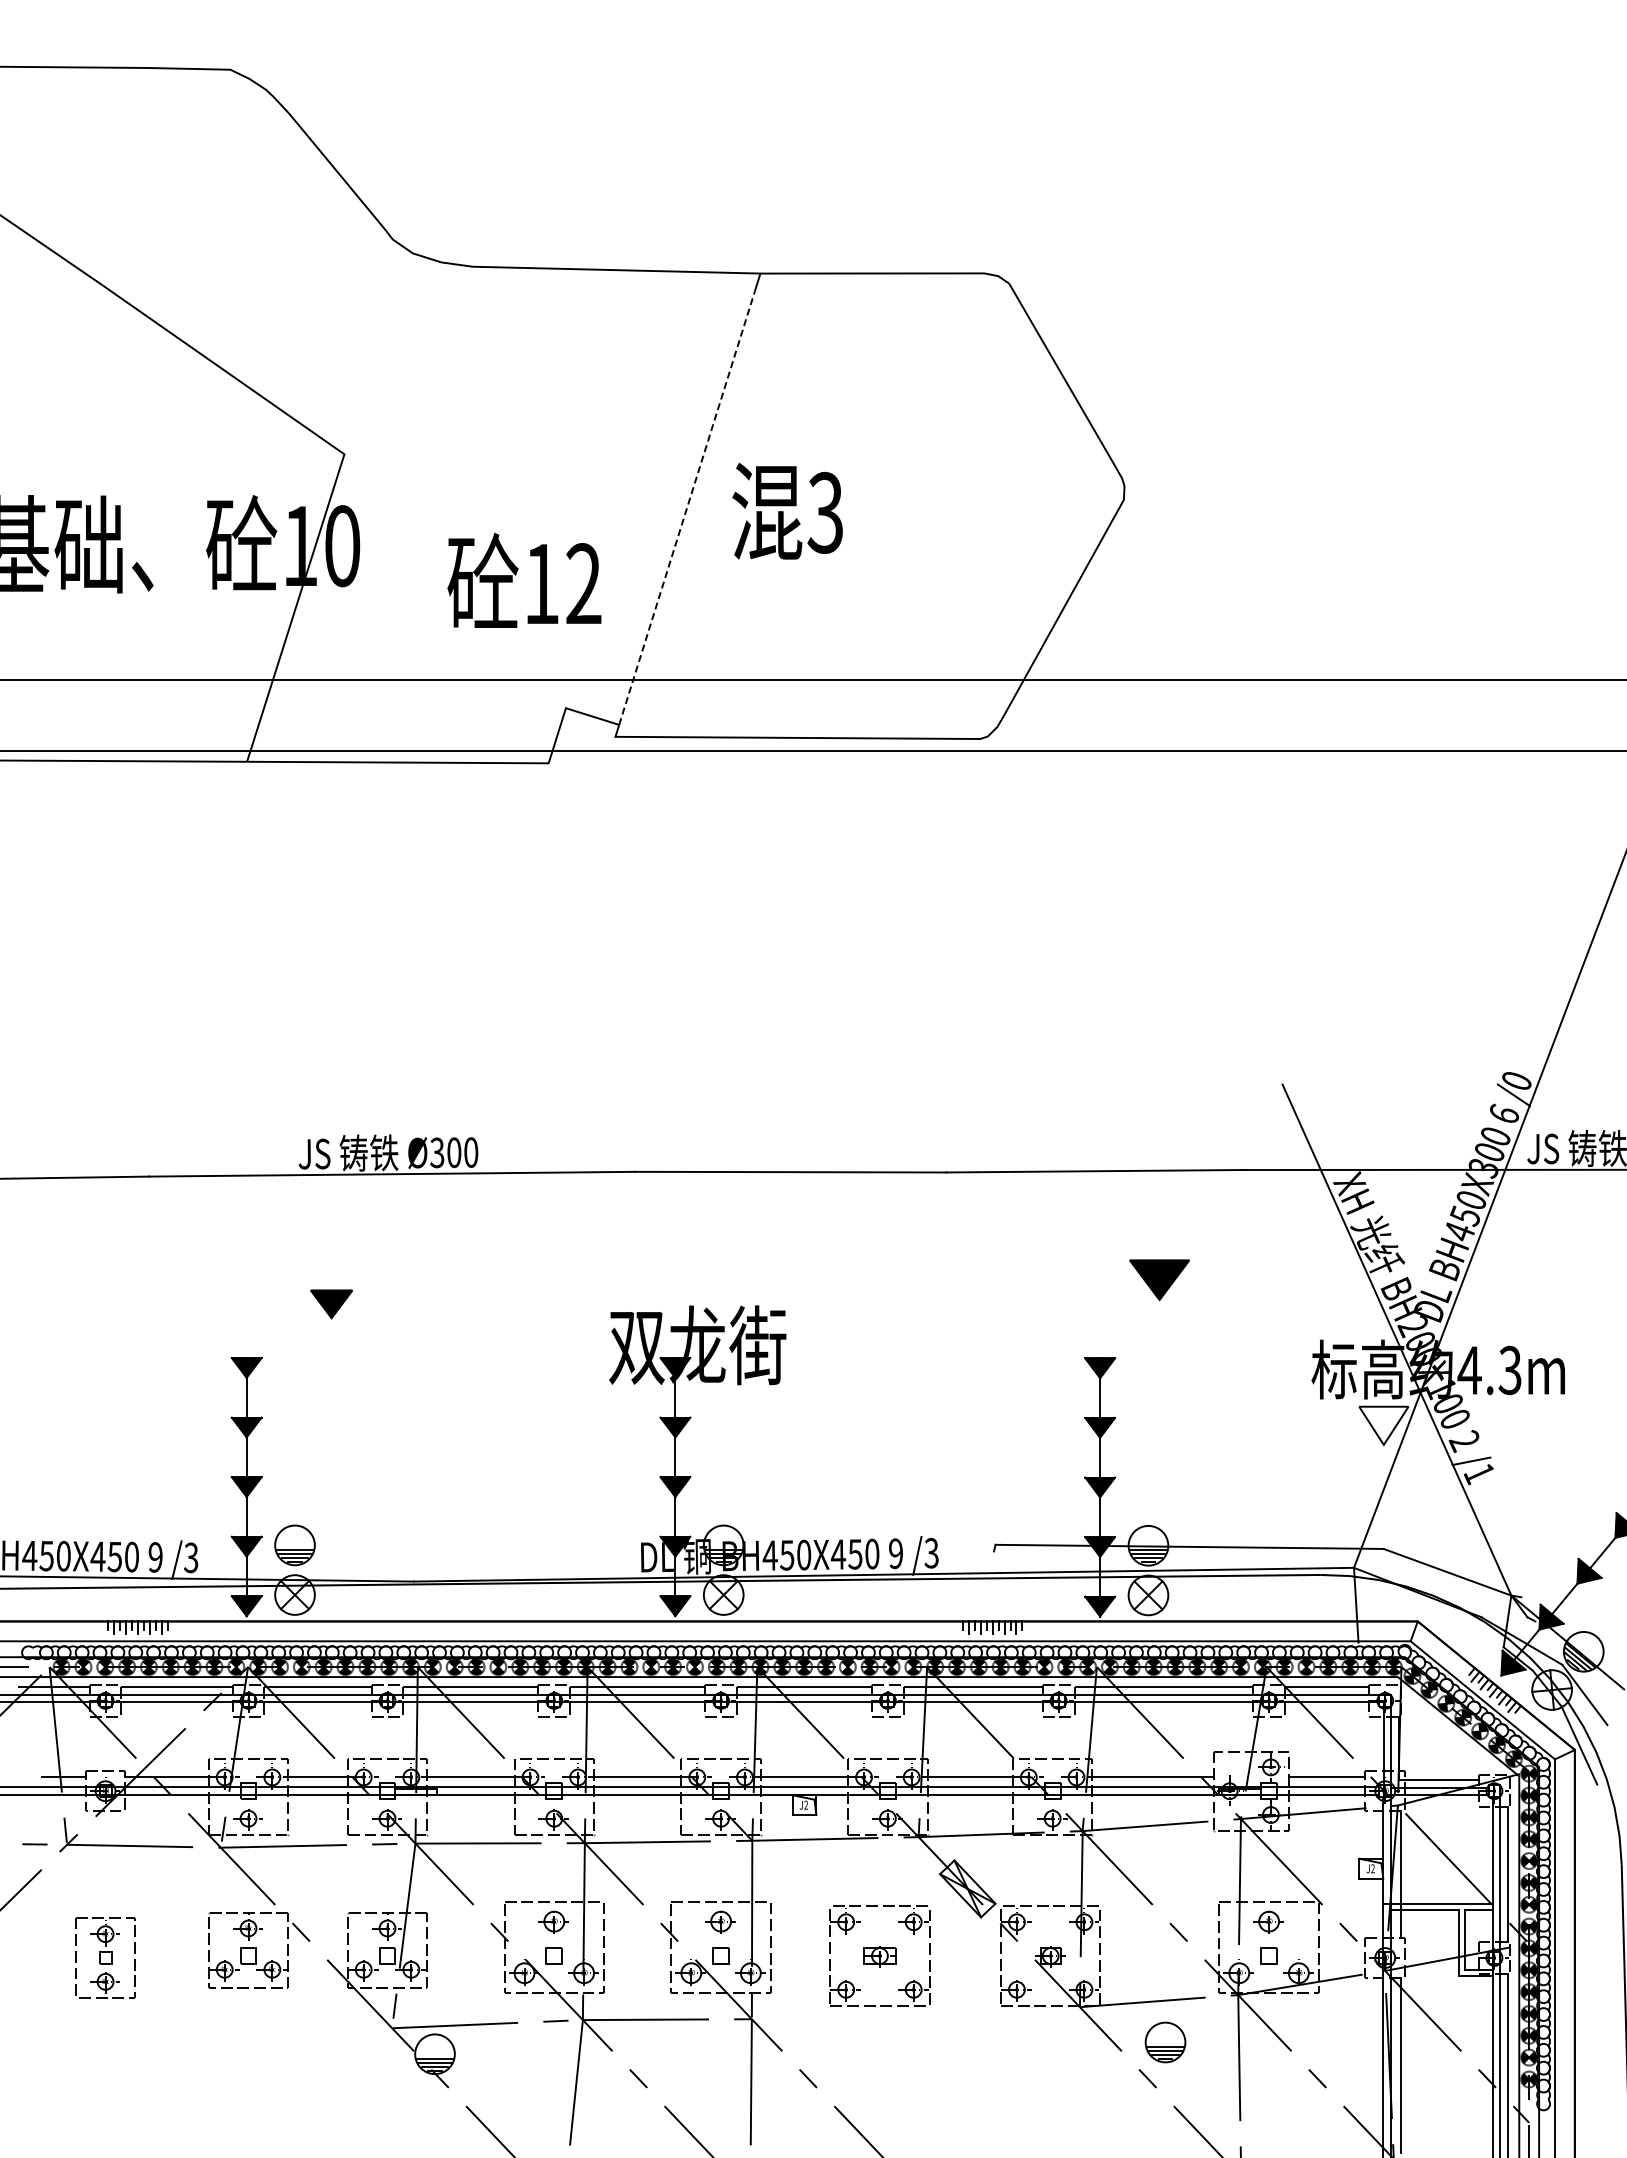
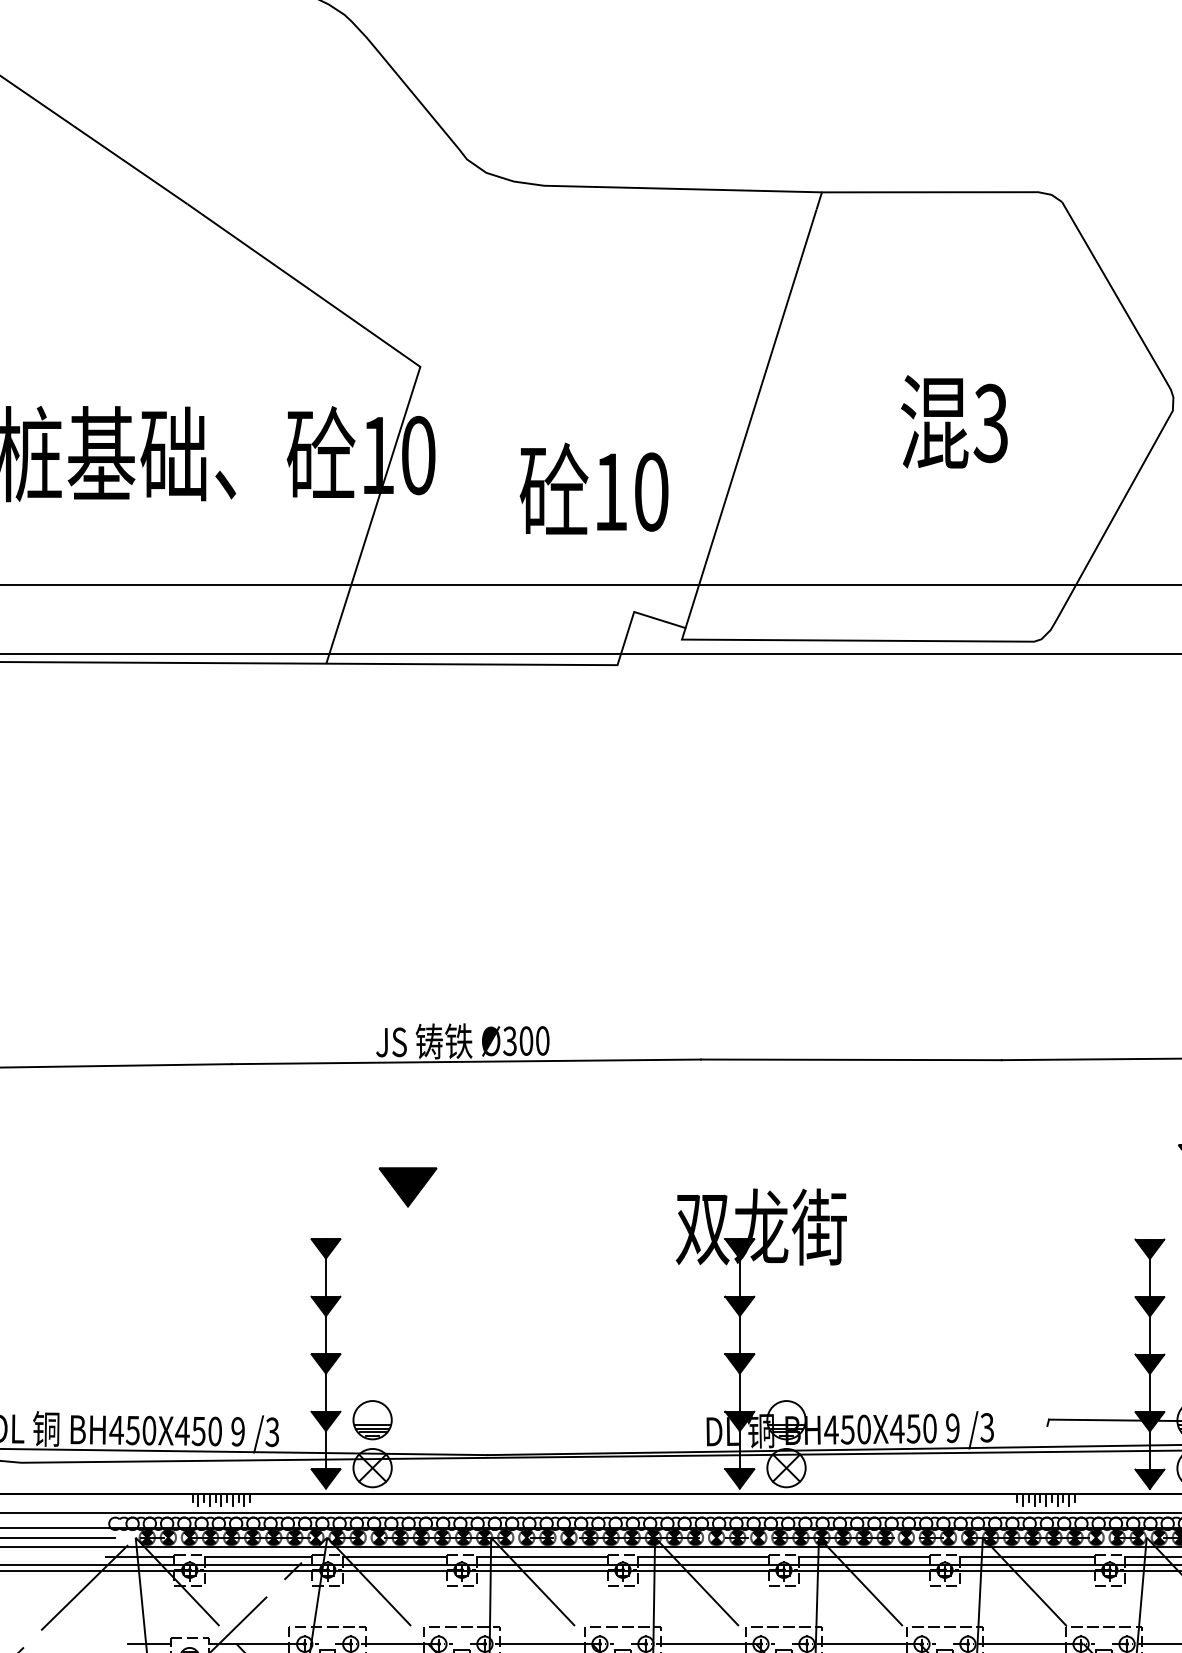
line: (687, 507) -> (751, 418), dashed -> solid
text: (787, 510) -> (954, 421), moved
text: (583, 584) -> (651, 492), 12 -> 10
part: (331, 1304) -> (407, 1187), size x1.43

